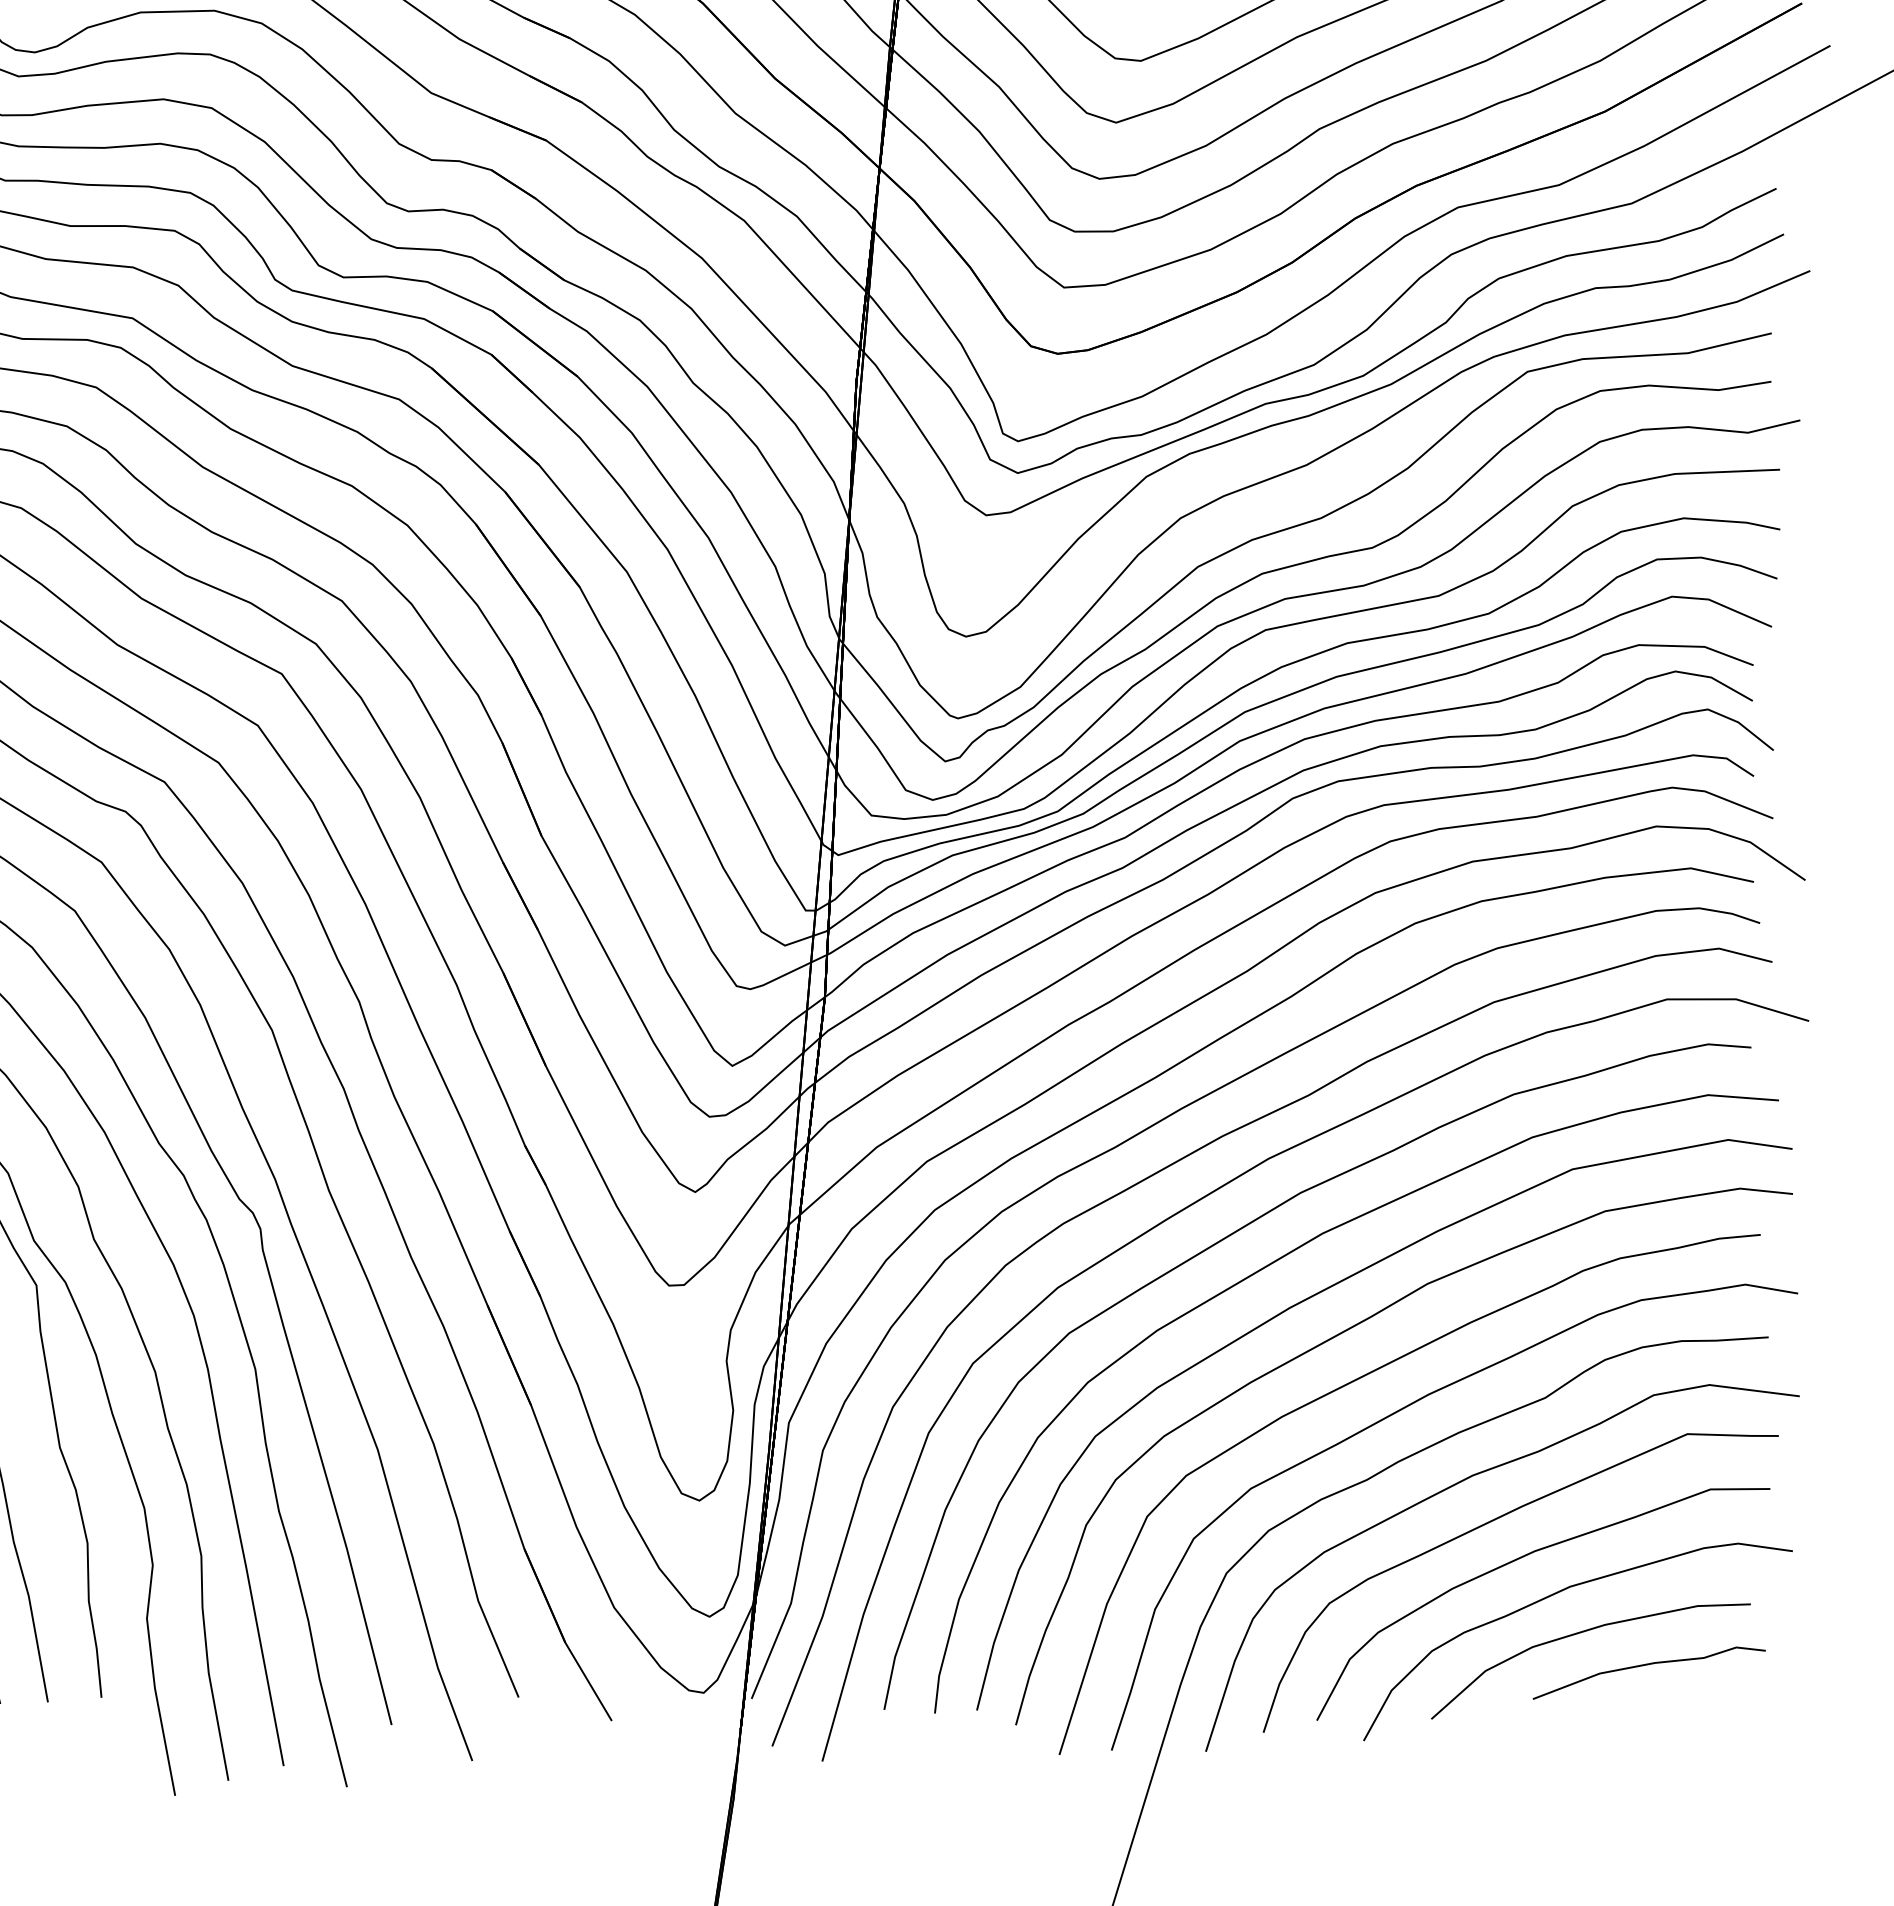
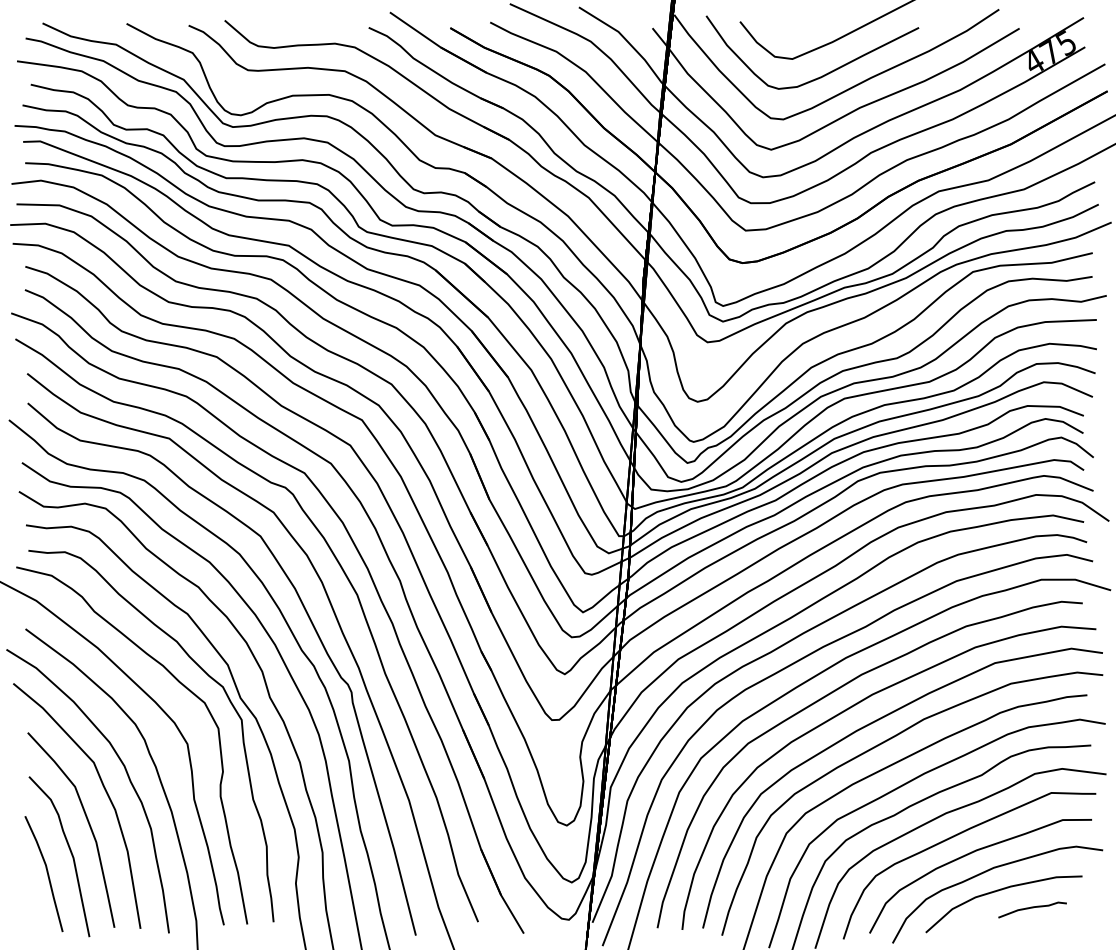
part: (1648, 1671) -> (1032, 909), size x0.6

